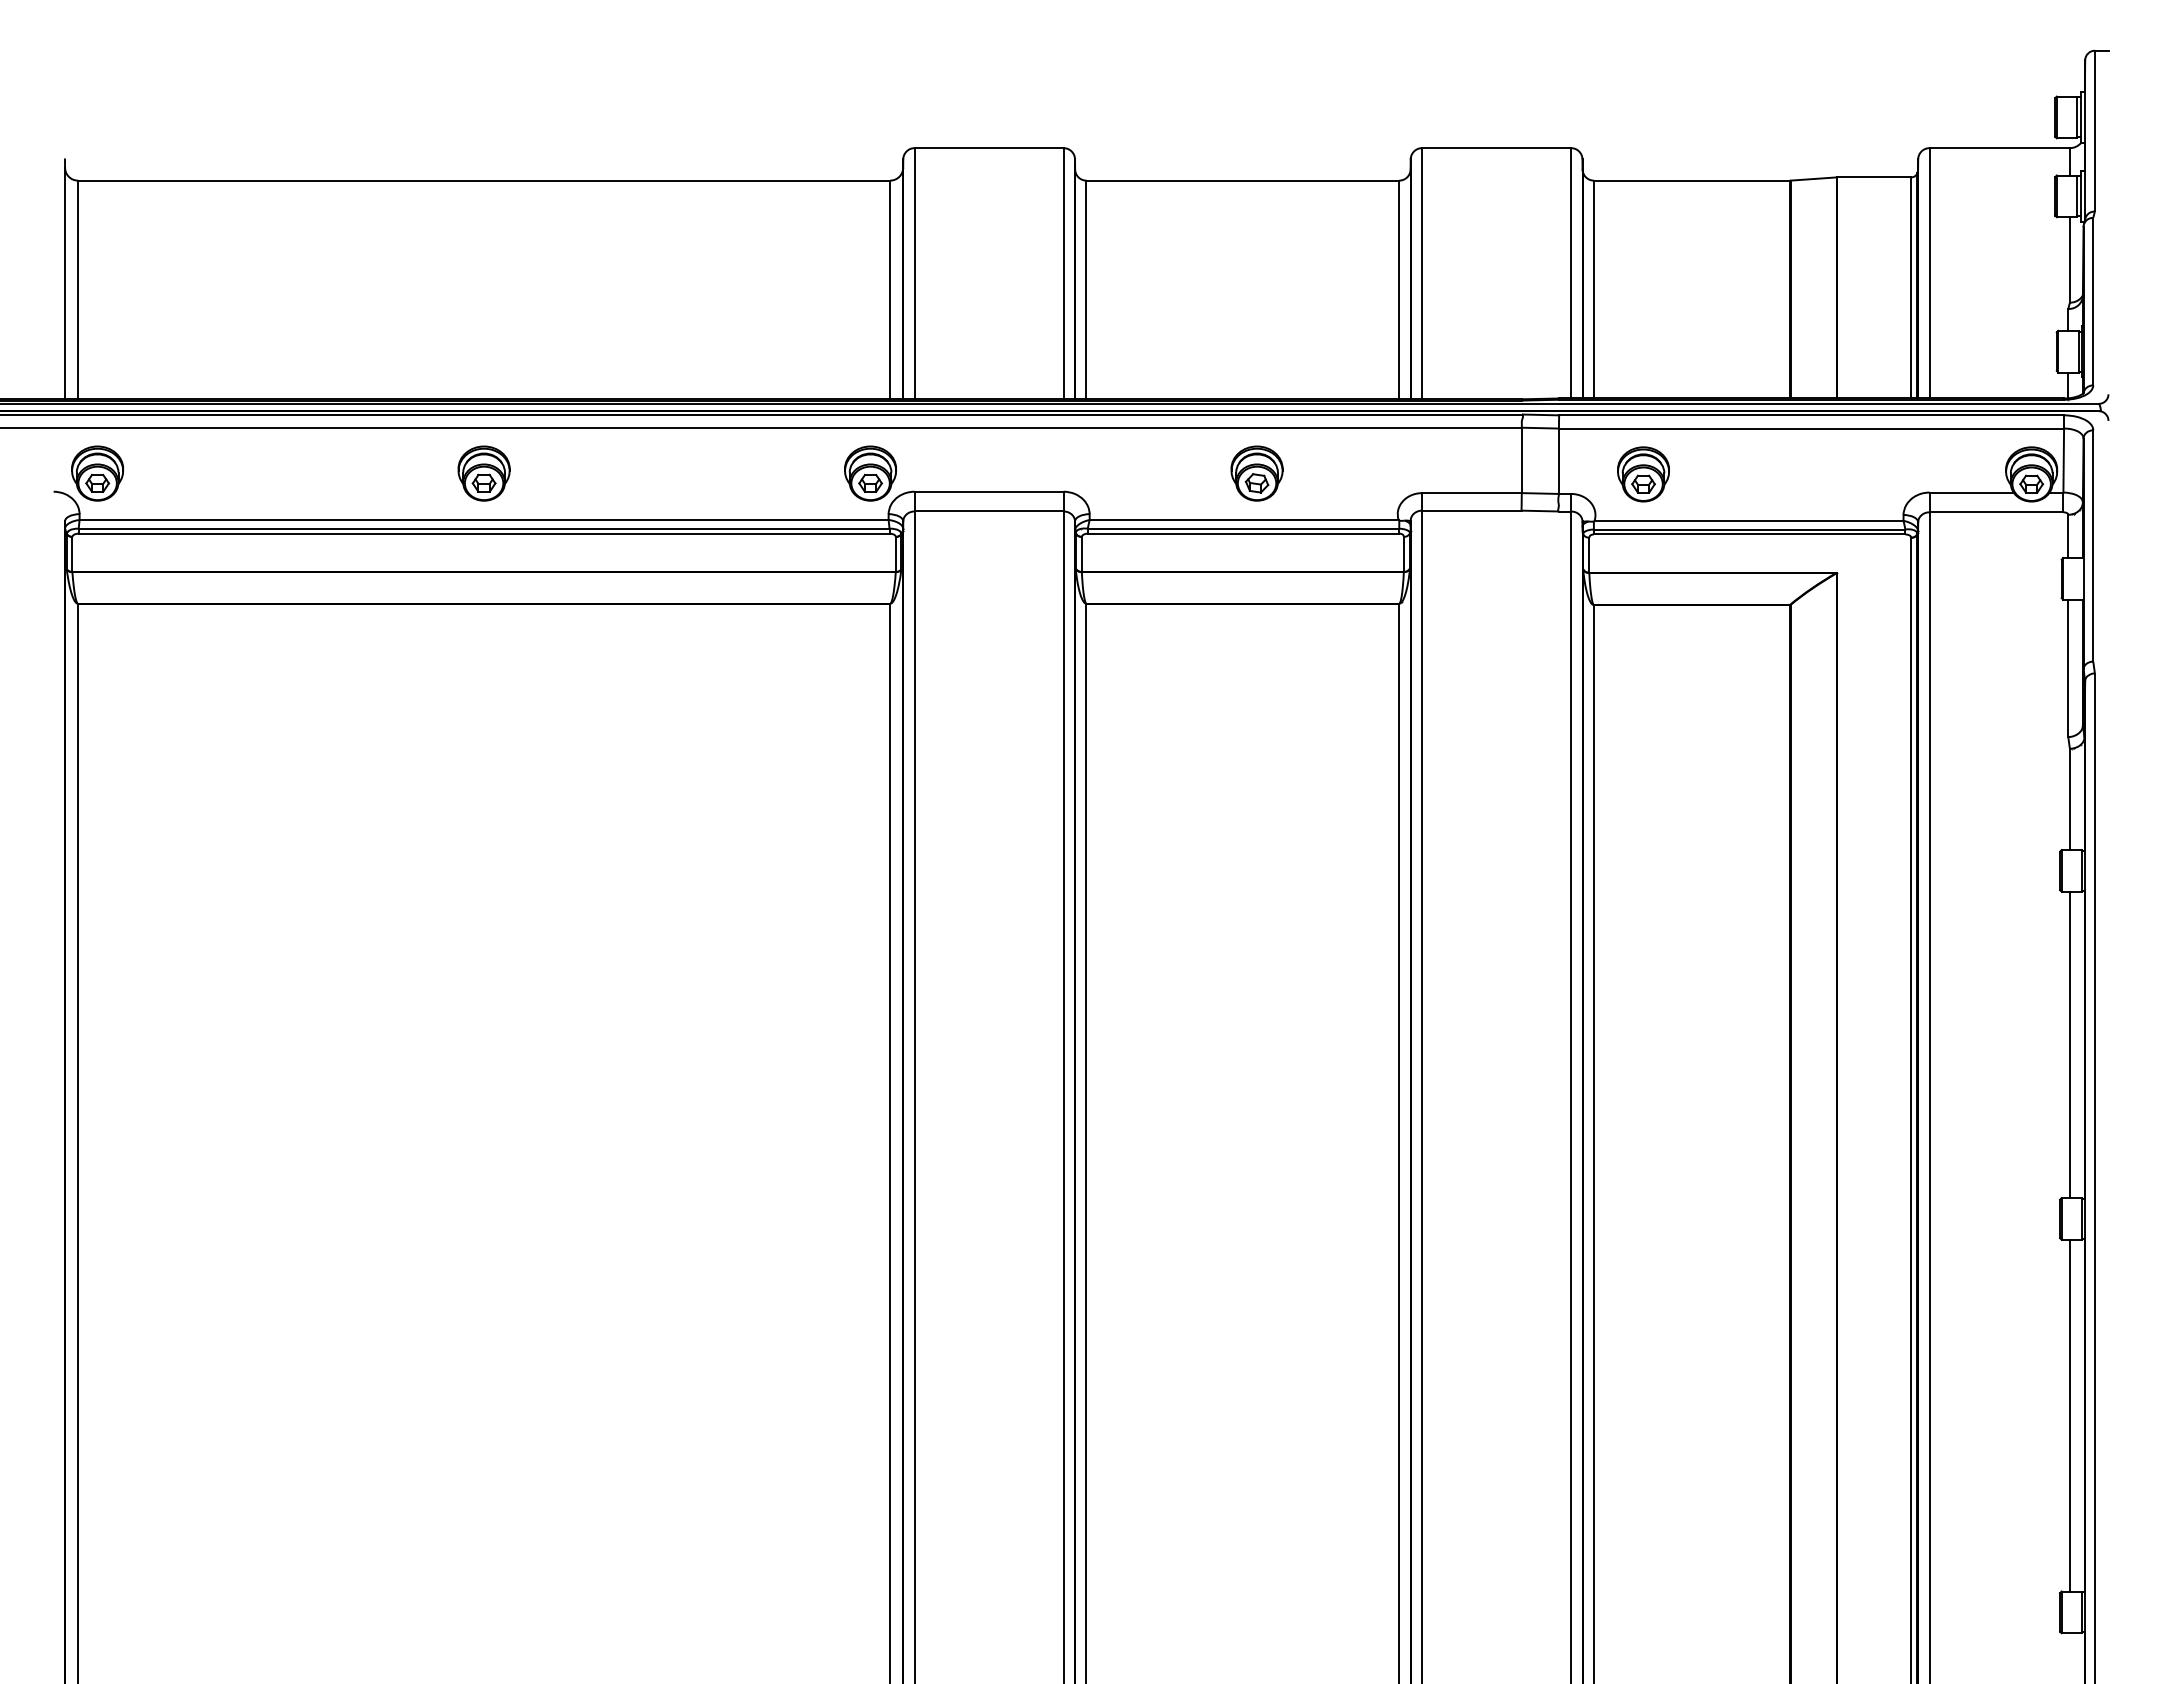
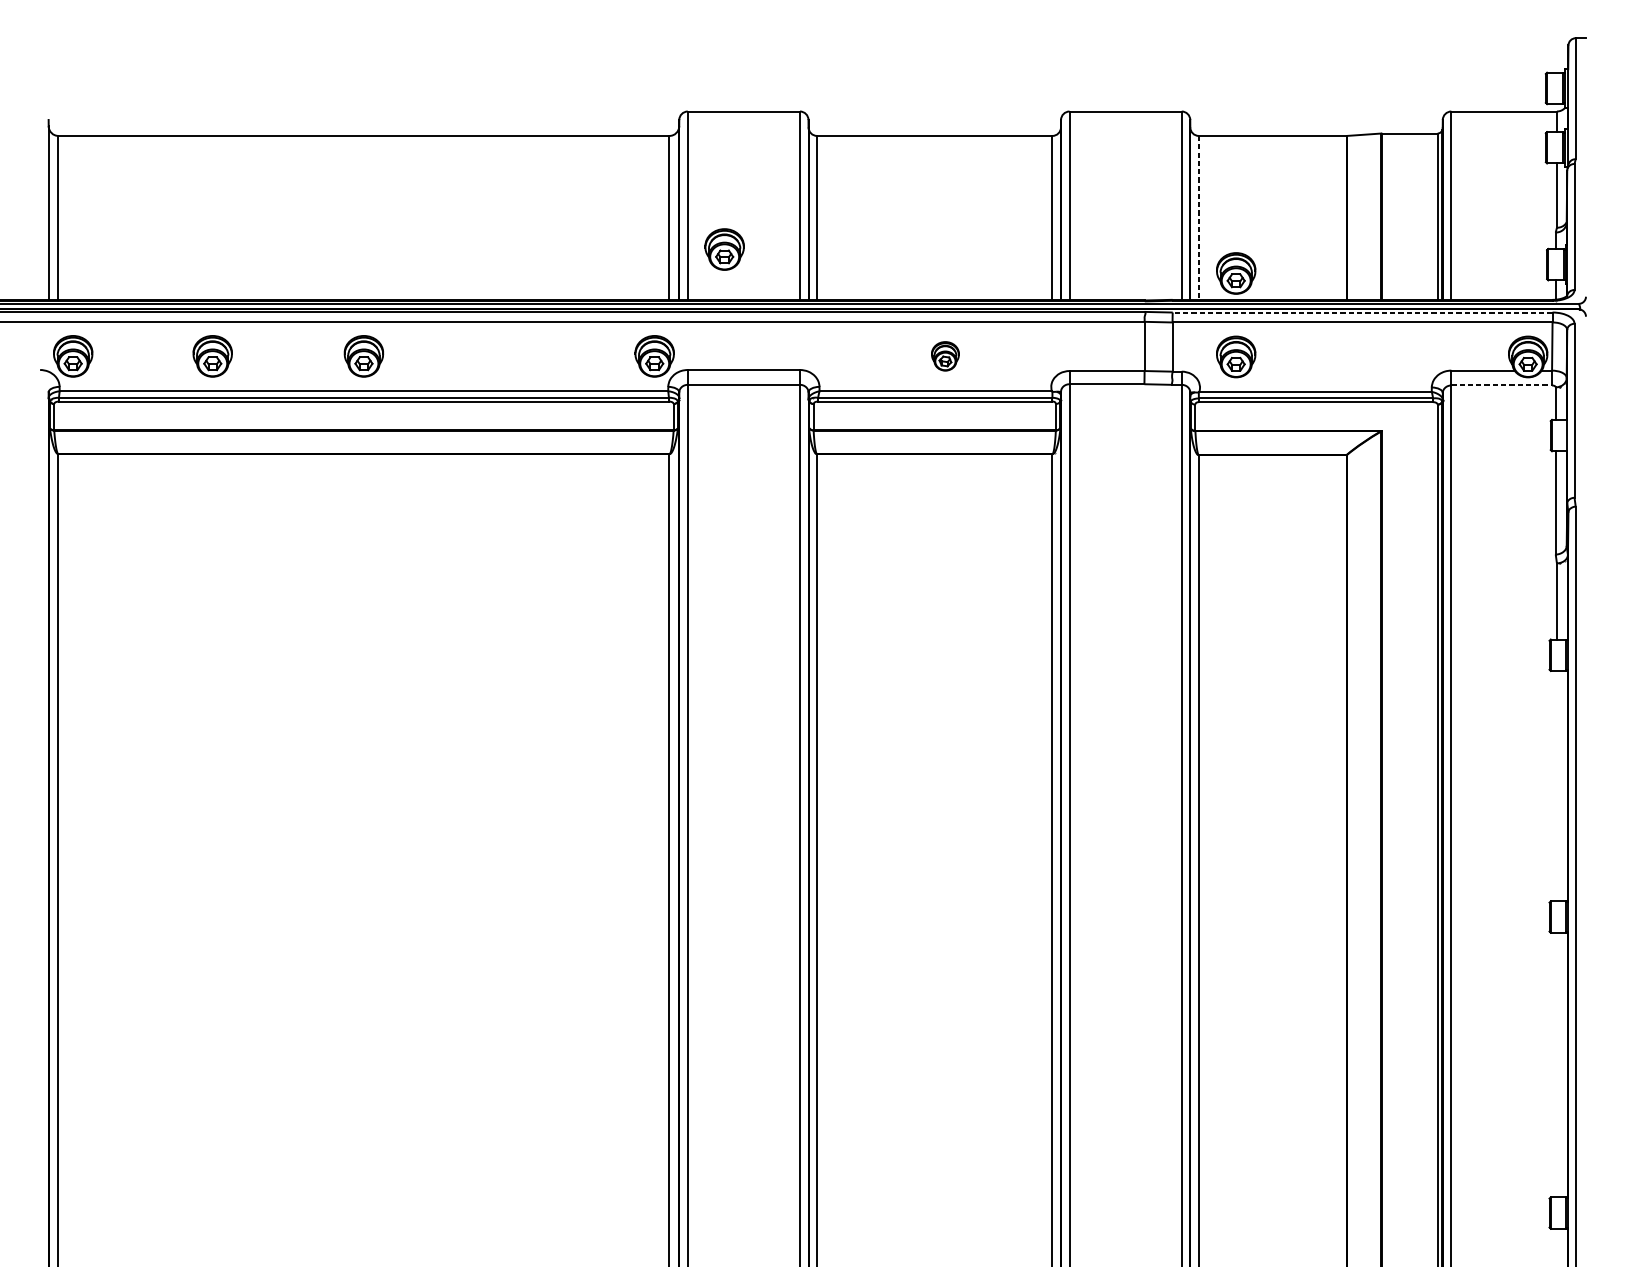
line: (1593, 289) -> (1198, 217), solid -> dashed
part: (963, 331) -> (724, 249), added
part: (1643, 363) -> (1236, 273), added
line: (1811, 415) -> (1362, 312), solid -> dashed
part: (282, 473) -> (212, 356), added
part: (1256, 473) -> (945, 356), size x0.7
line: (1996, 512) -> (1501, 385), solid -> dashed
line: (2069, 1044) -> (1556, 785), removed
line: (2069, 1415) -> (1556, 1064), removed

